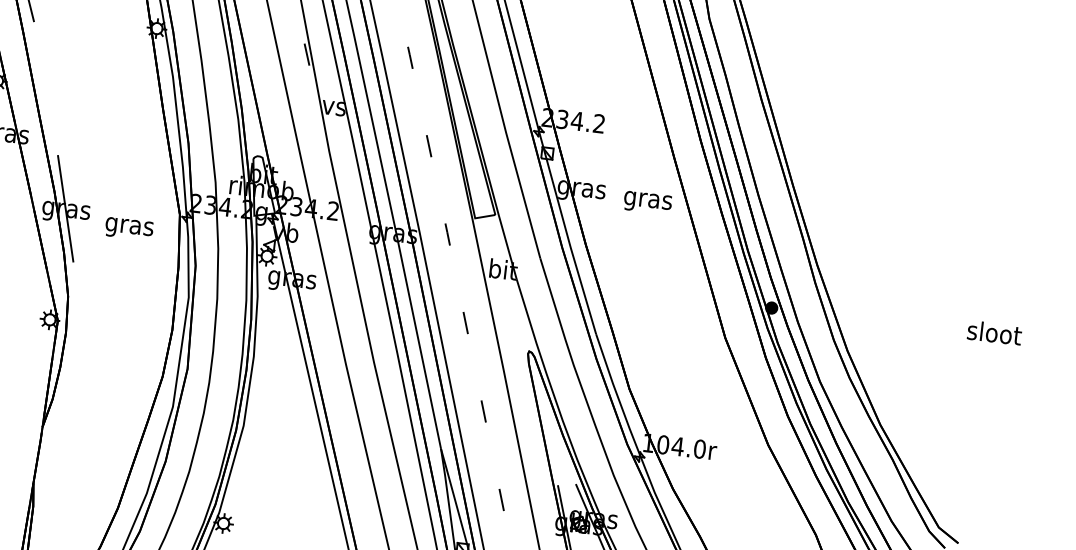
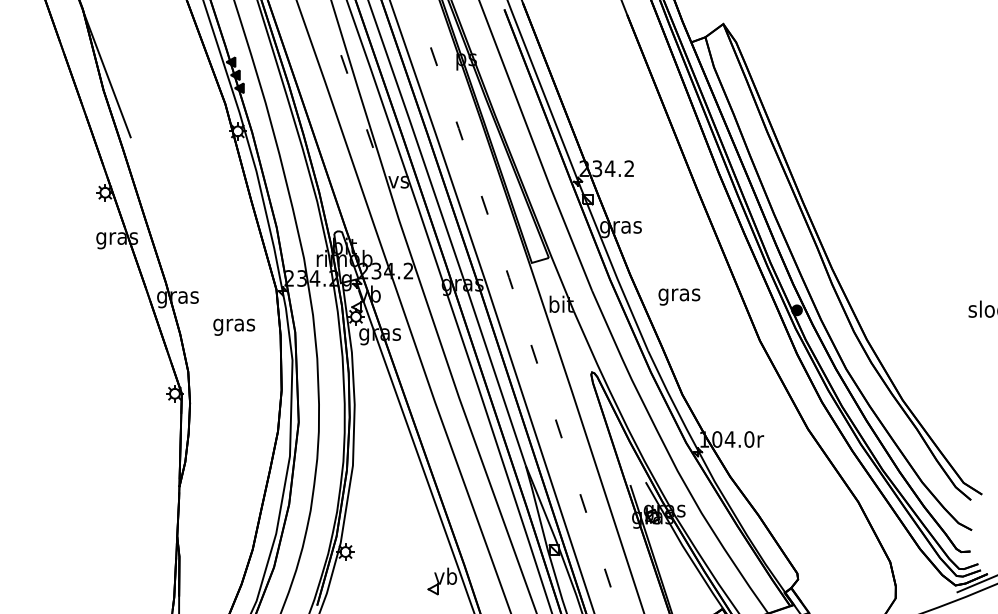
text: (648, 202) -> (679, 296), moved
line: (65, 209) -> (177, 296), removed
text: (129, 228) -> (234, 326), moved

